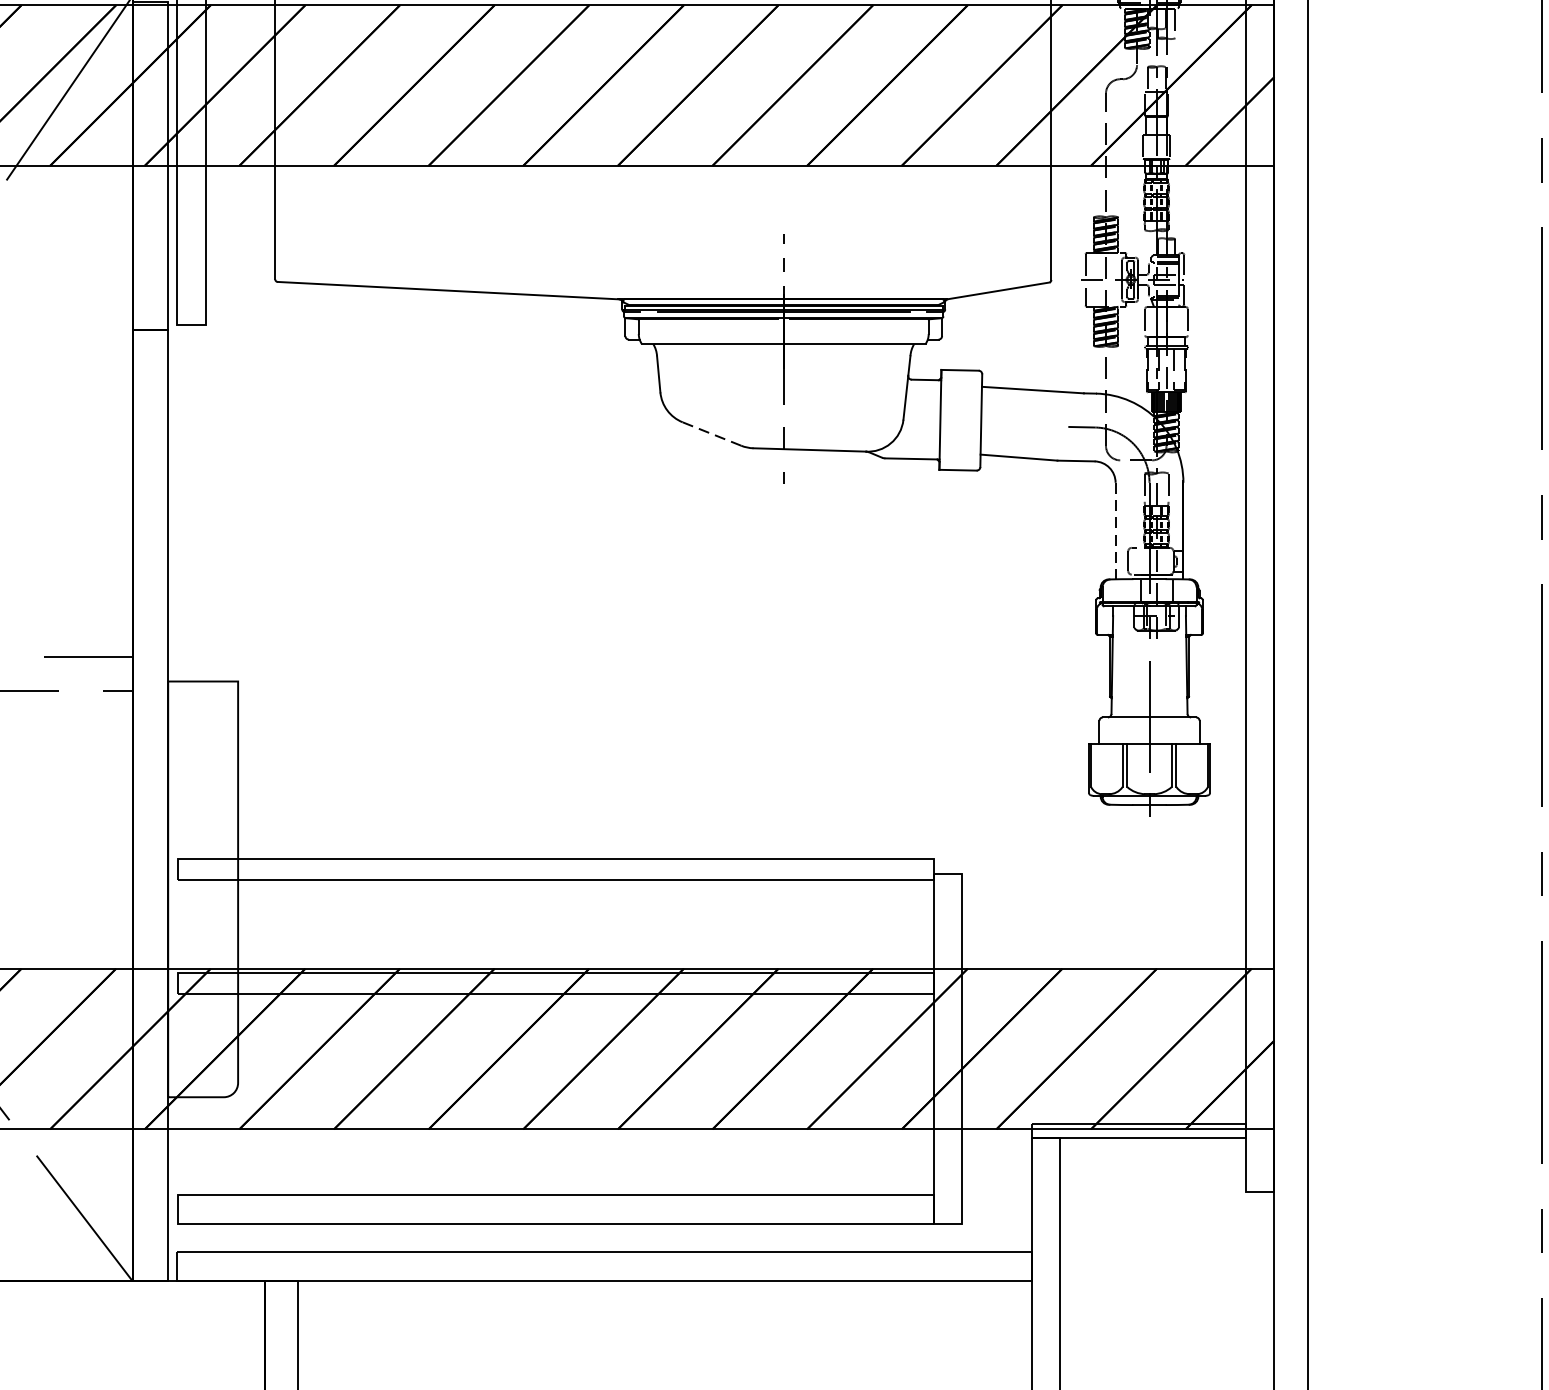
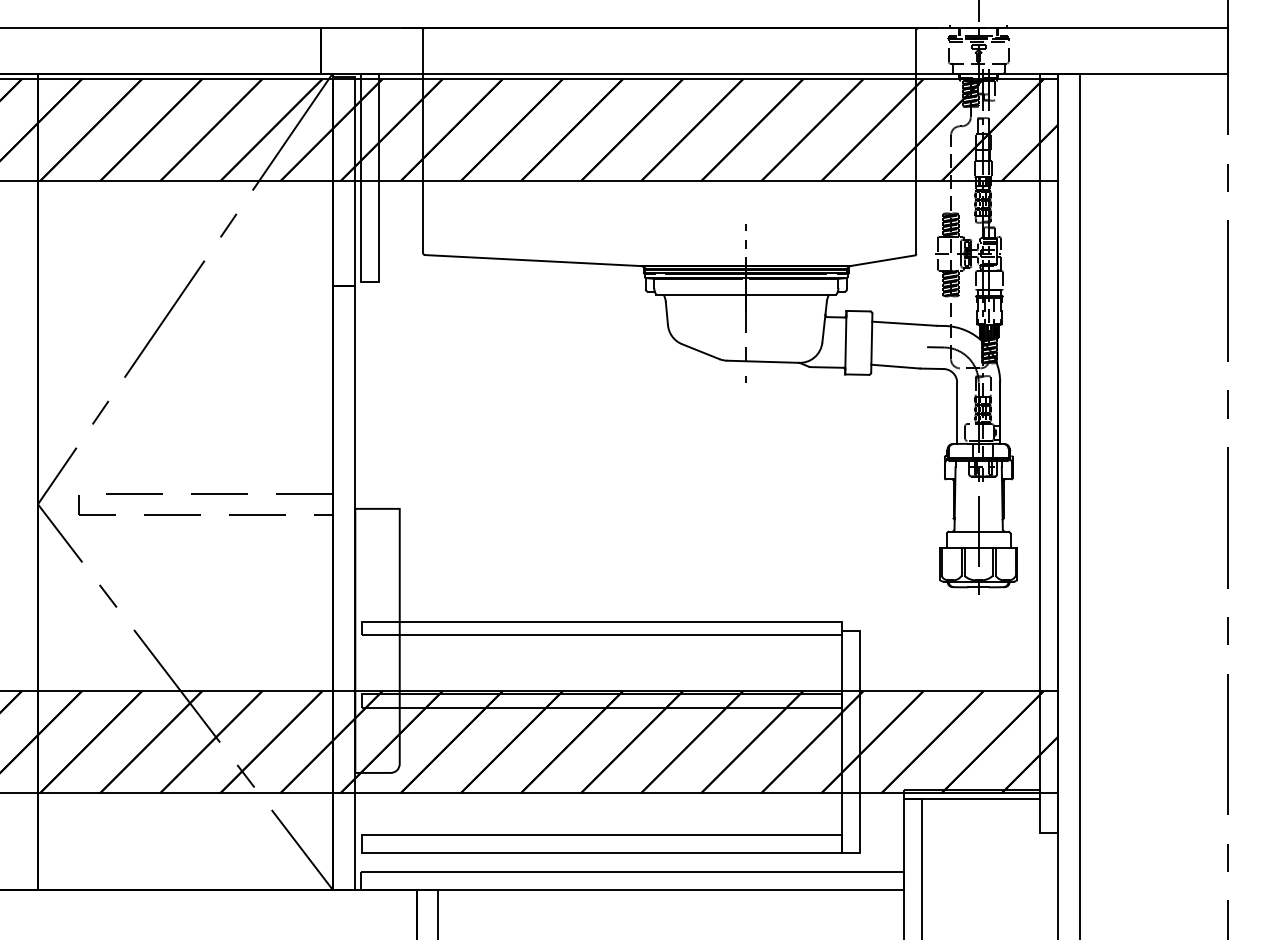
line: (711, 433) -> (700, 351), dashed -> solid
line: (1116, 531) -> (957, 413), dashed -> solid

